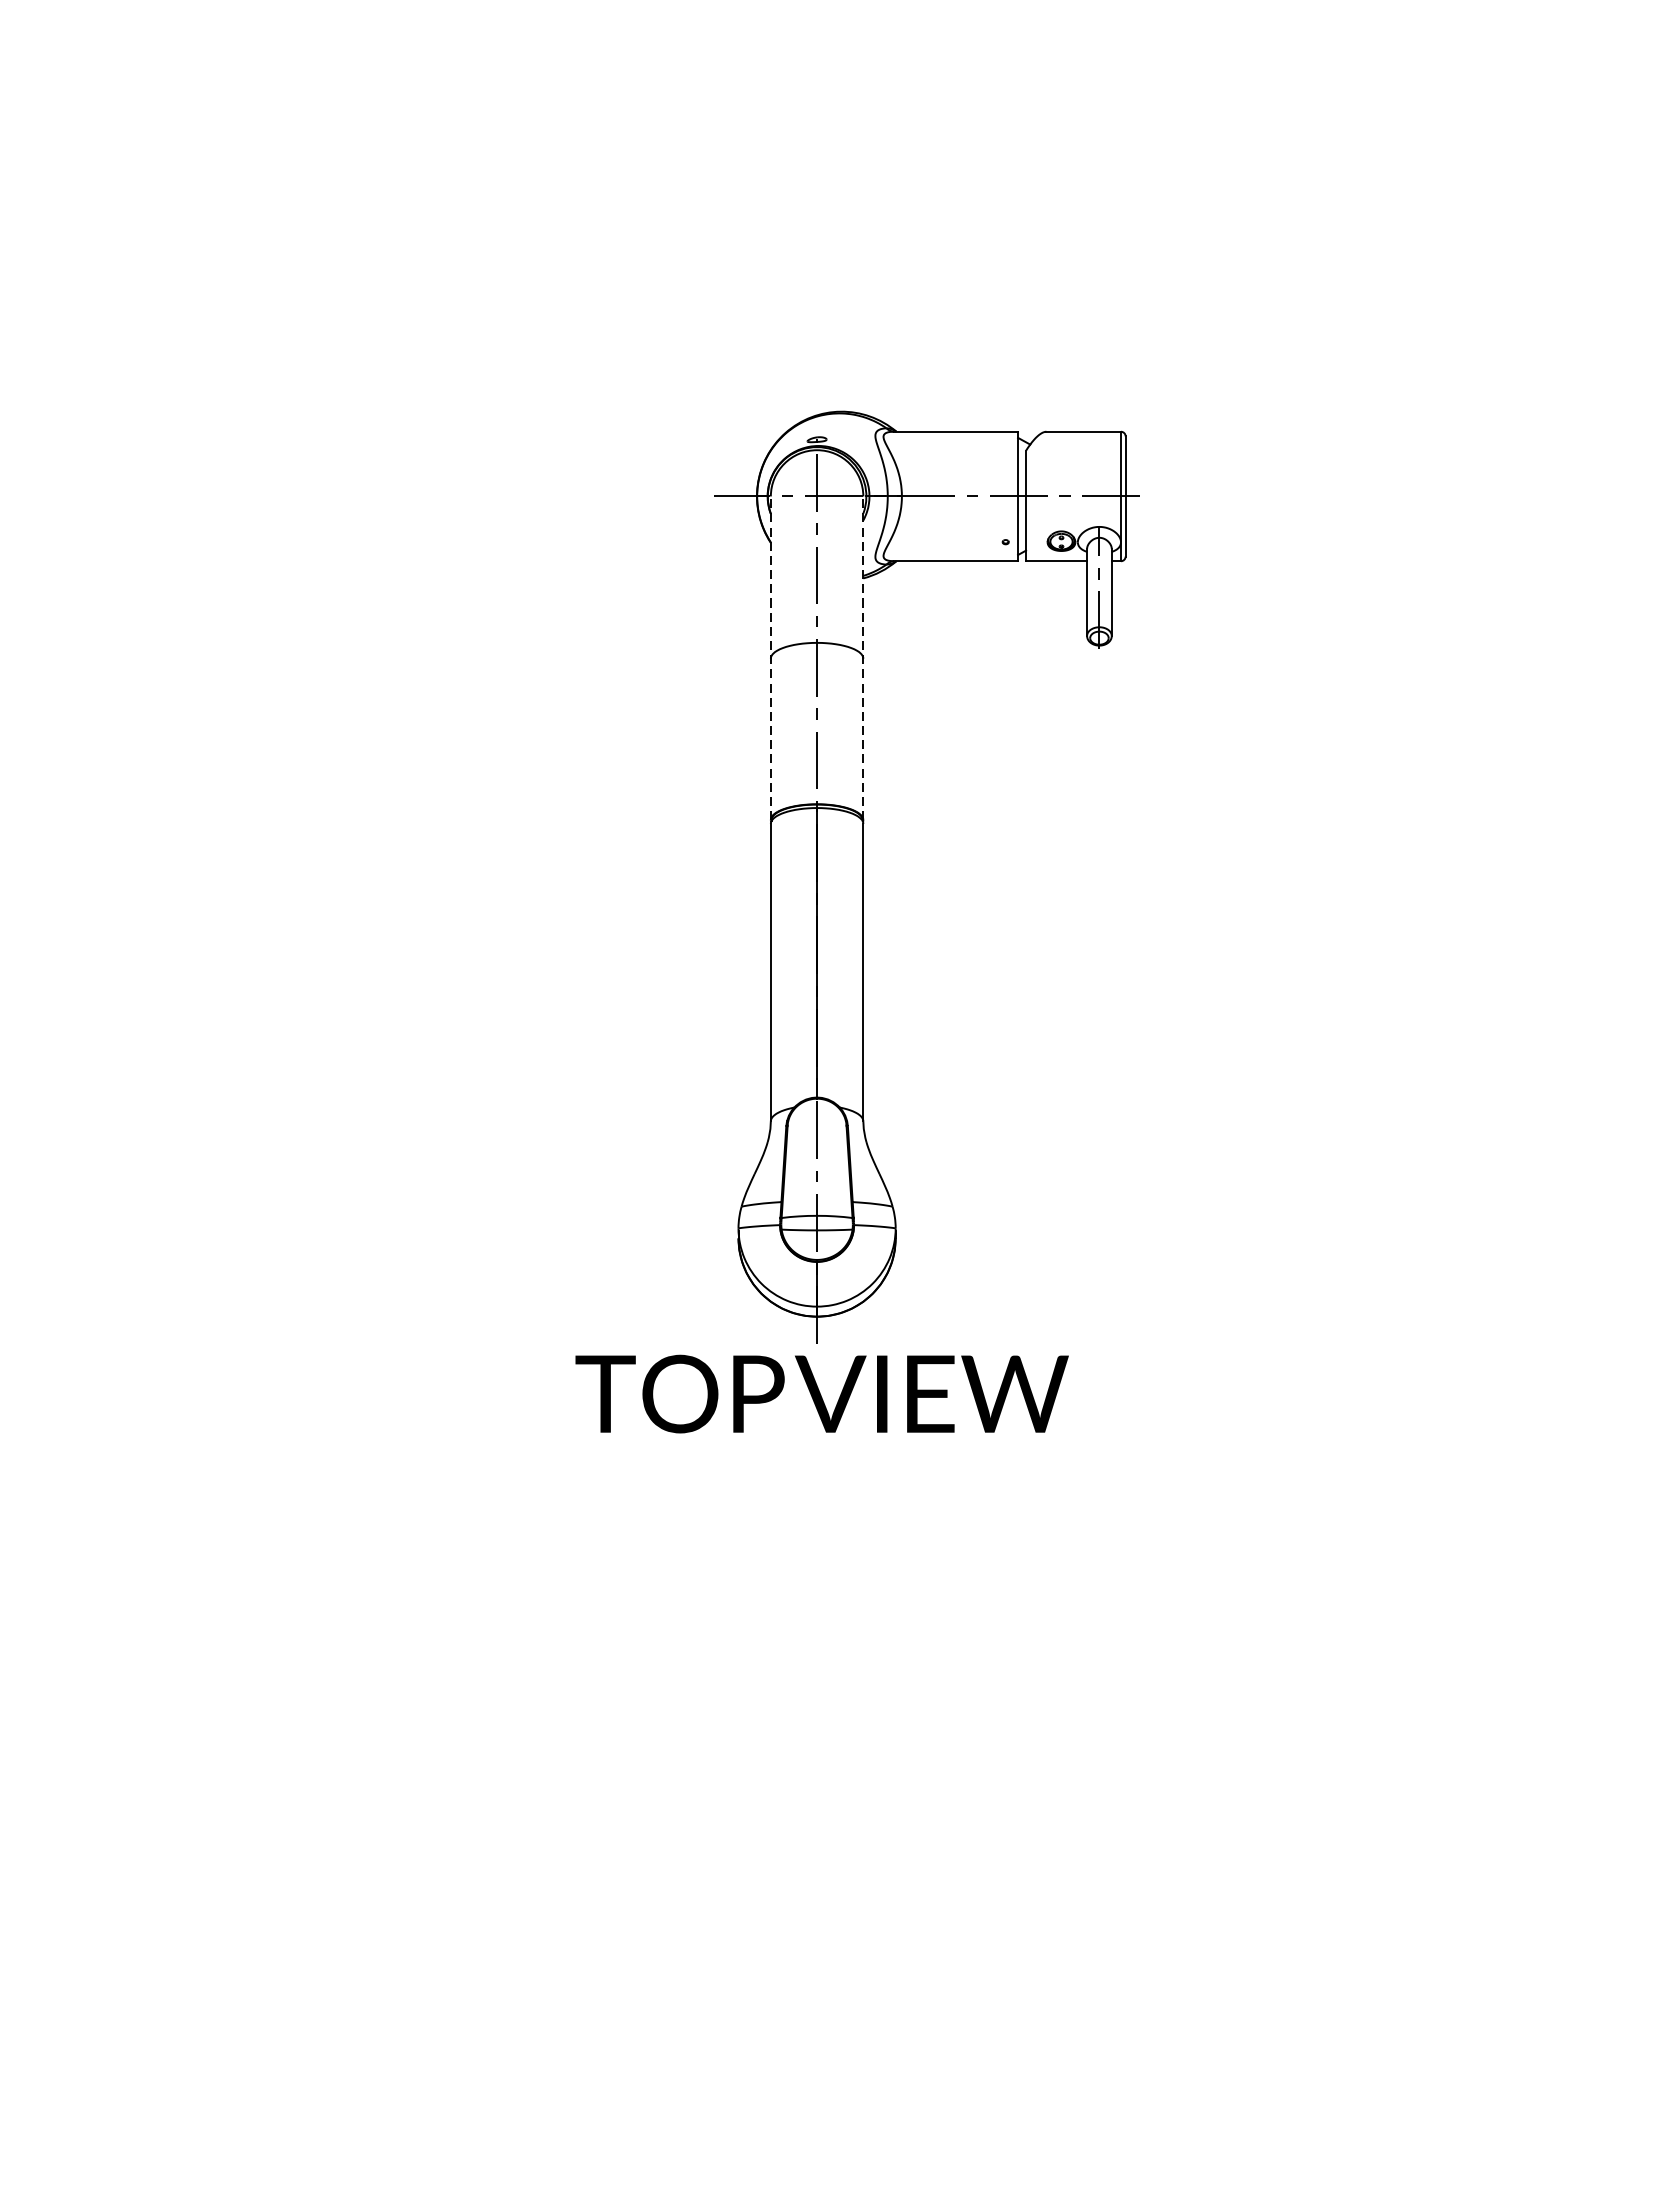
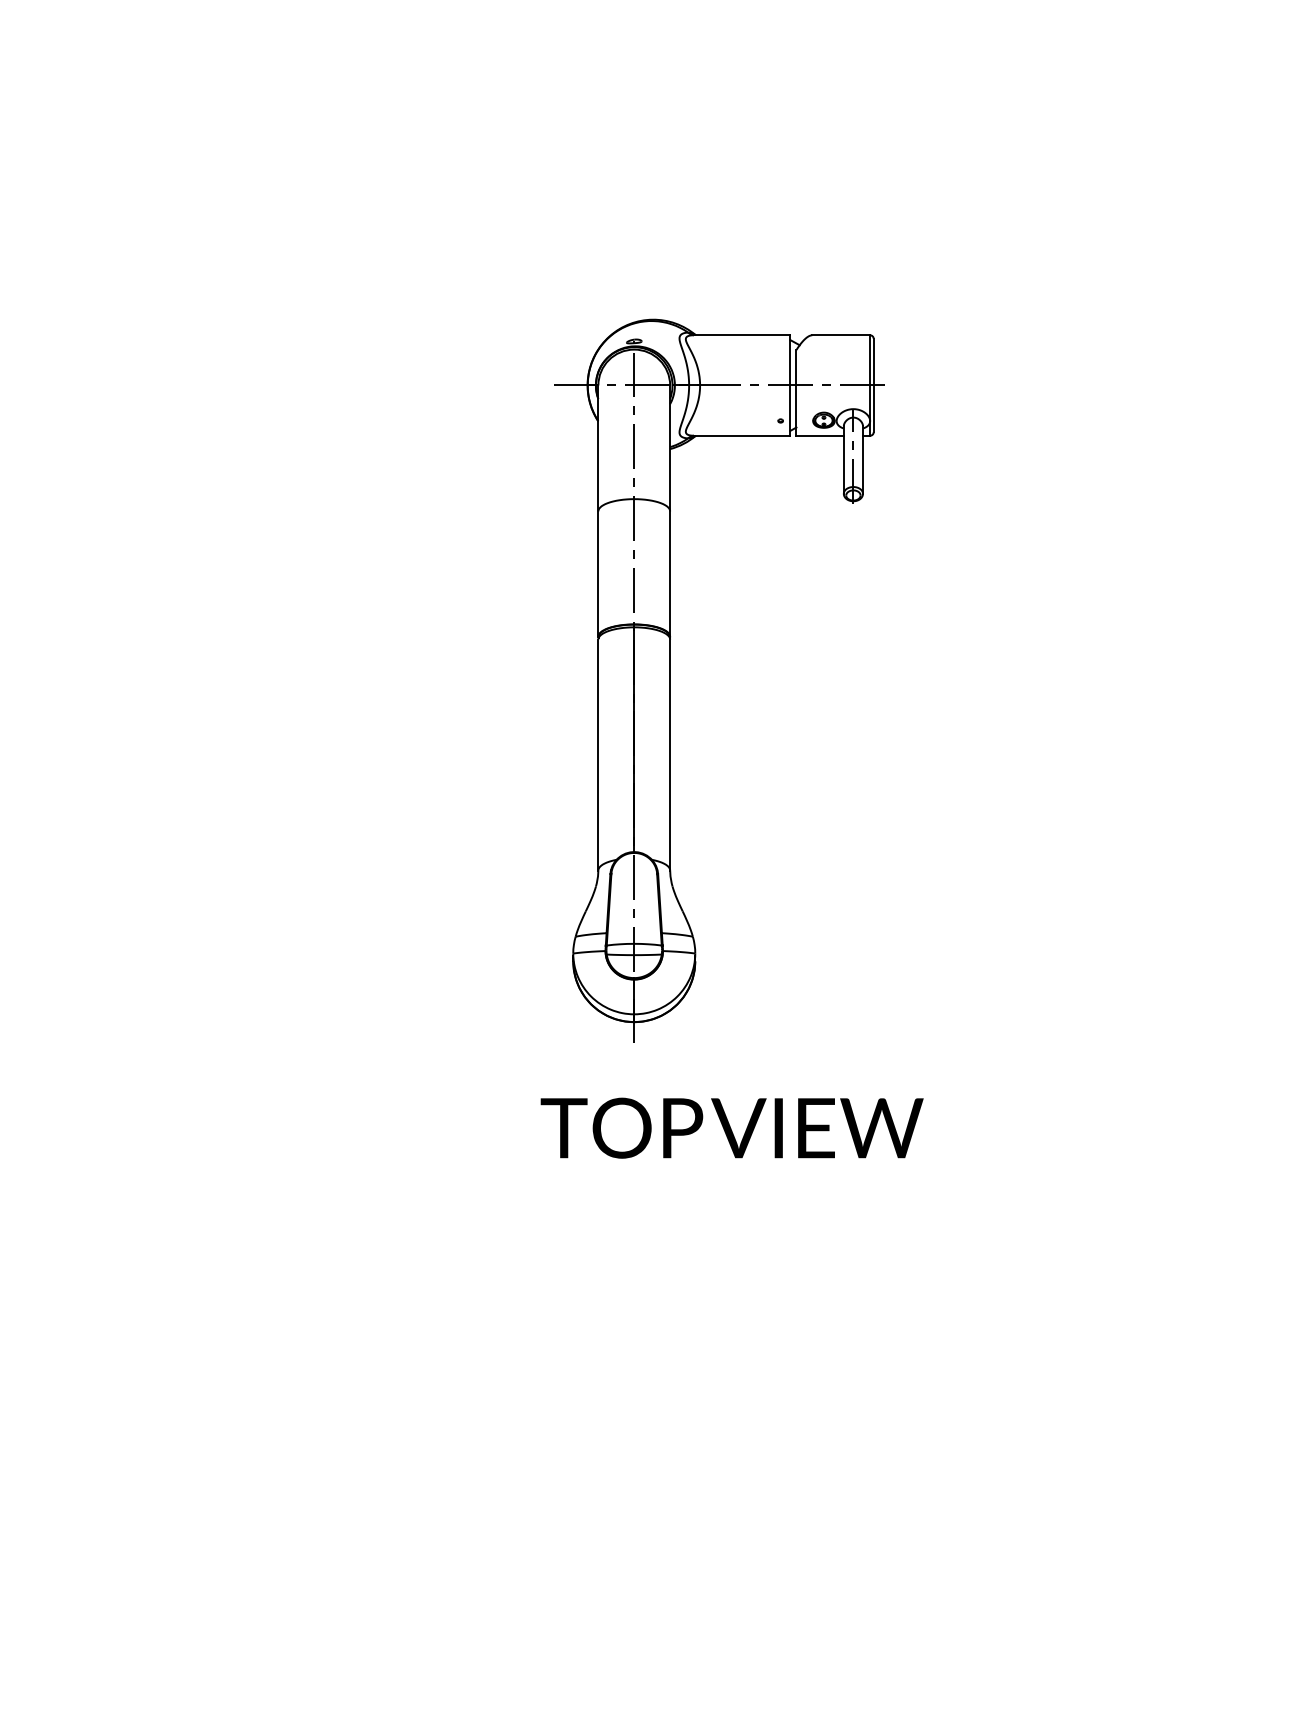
line: (771, 658) -> (598, 511), dashed -> solid
line: (863, 658) -> (670, 511), dashed -> solid
text: (821, 1393) -> (731, 1127), moved

